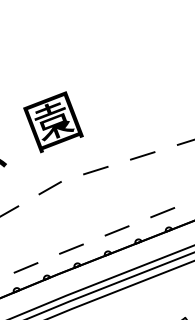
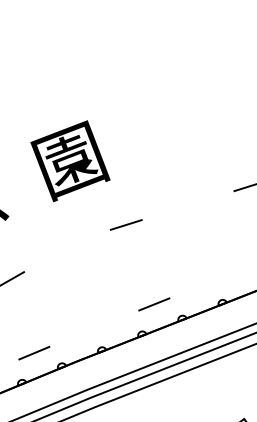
line: (142, 155) -> (187, 205), removed
line: (49, 188) -> (65, 248), removed
line: (162, 212) -> (214, 280), removed
line: (71, 248) -> (94, 327), removed

